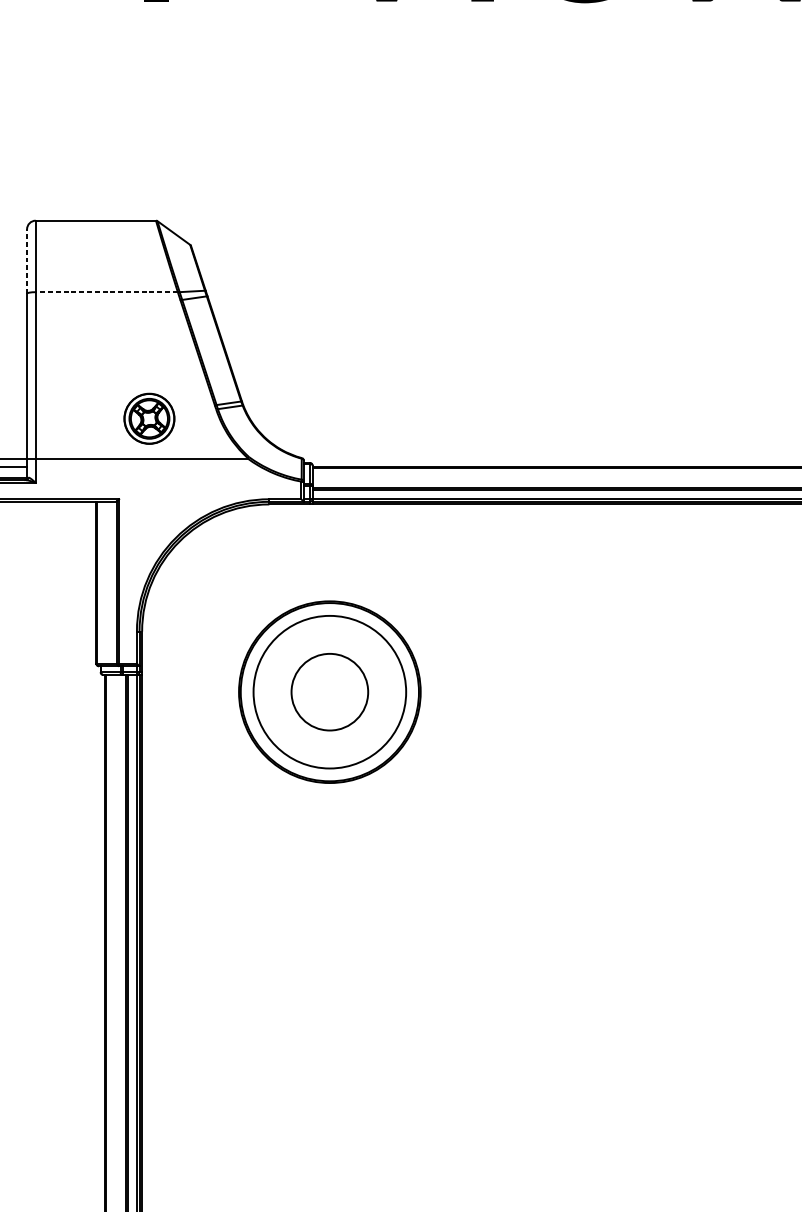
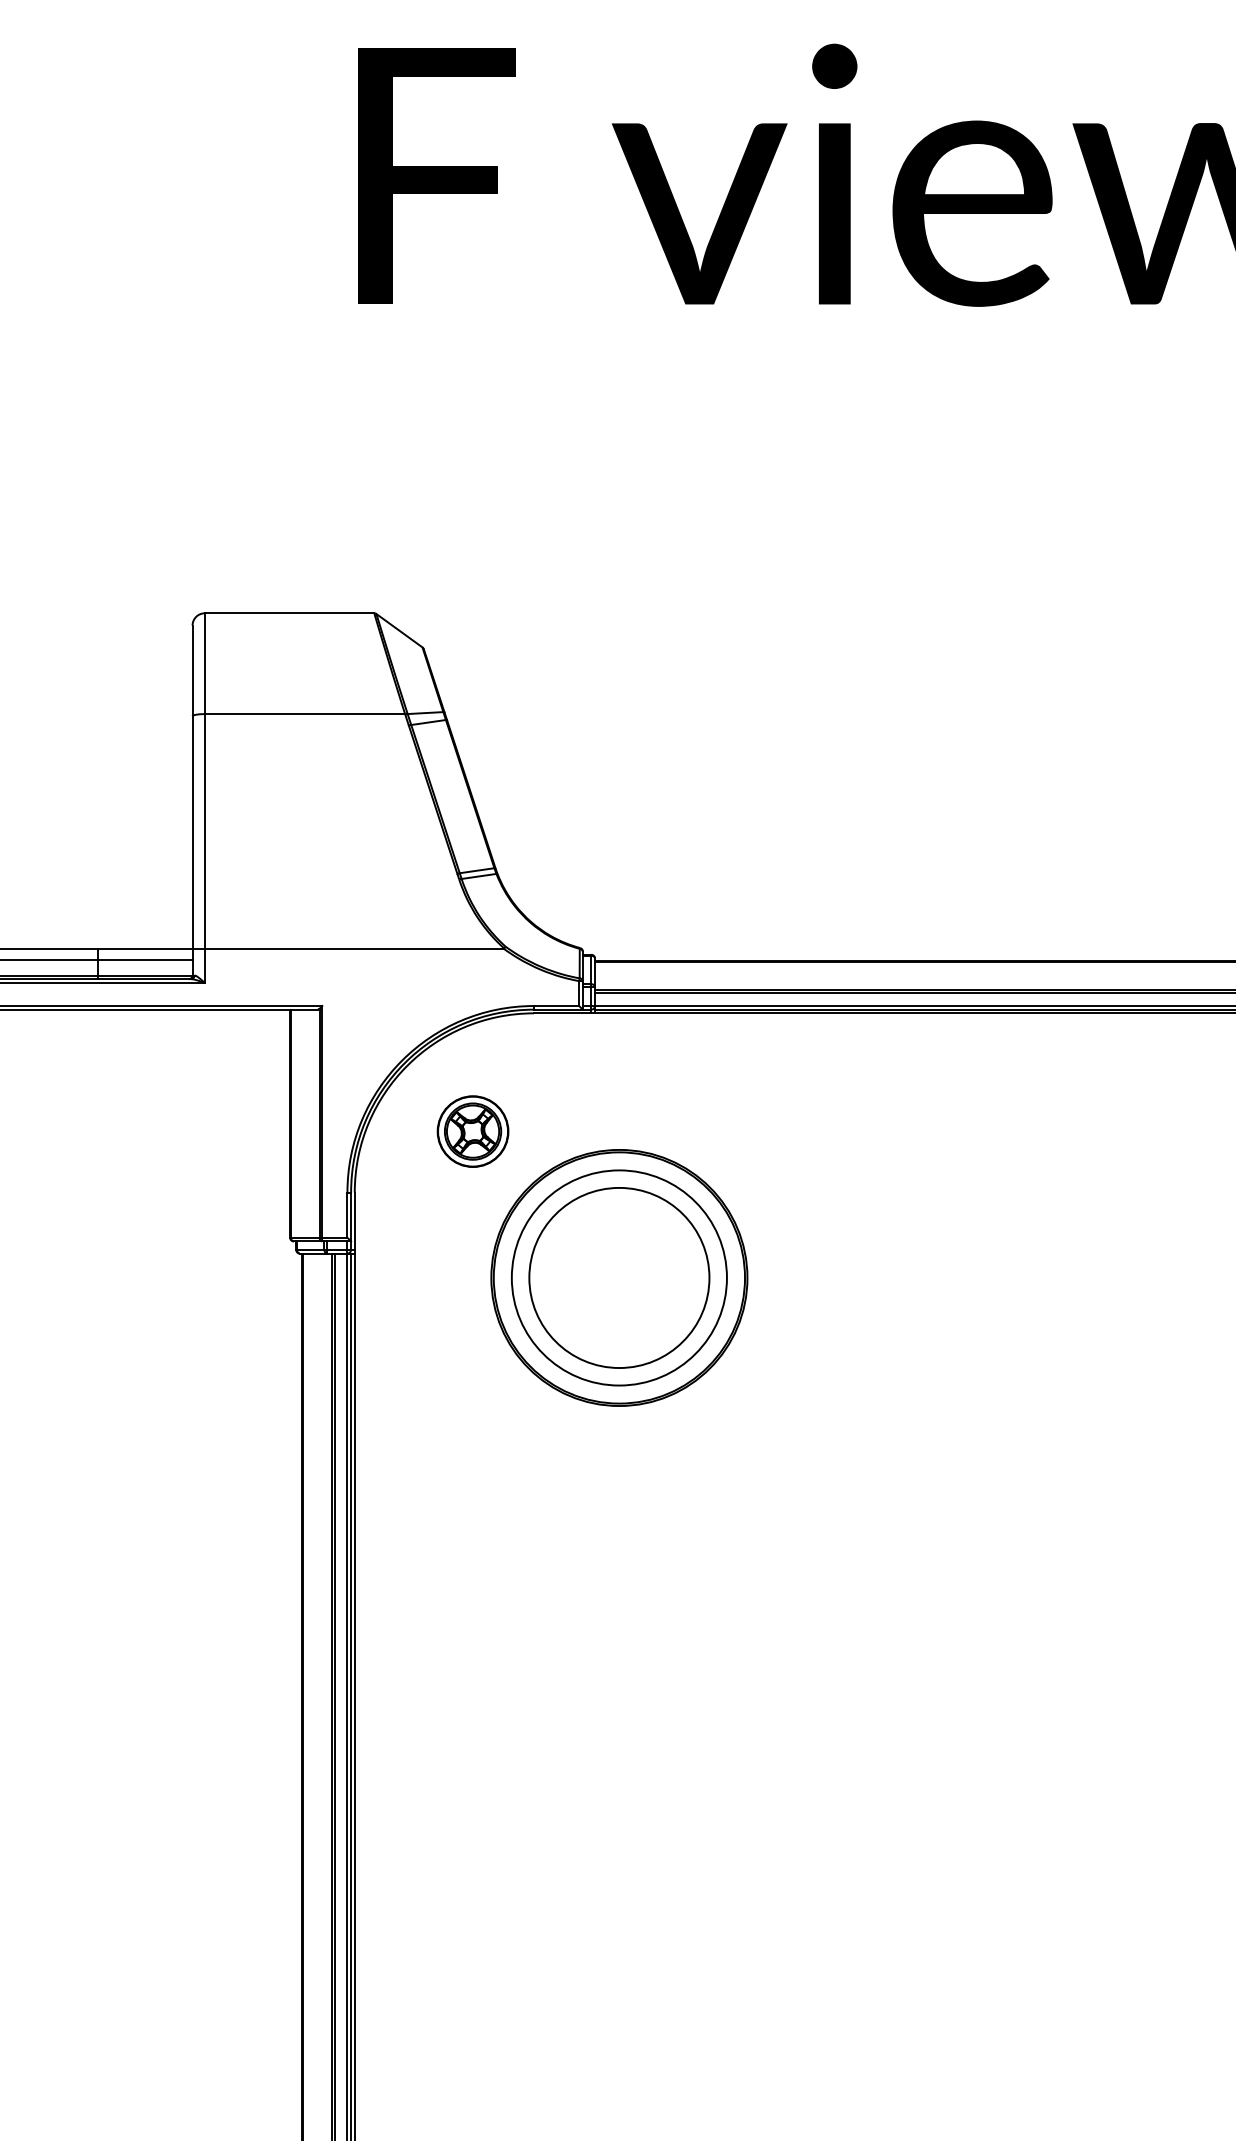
line: (27, 261) -> (192, 670), dashed -> solid
line: (106, 292) -> (304, 714), dashed -> solid
part: (149, 418) -> (472, 1131), moved
circle: (329, 691) -> (619, 1277), size x1.67

